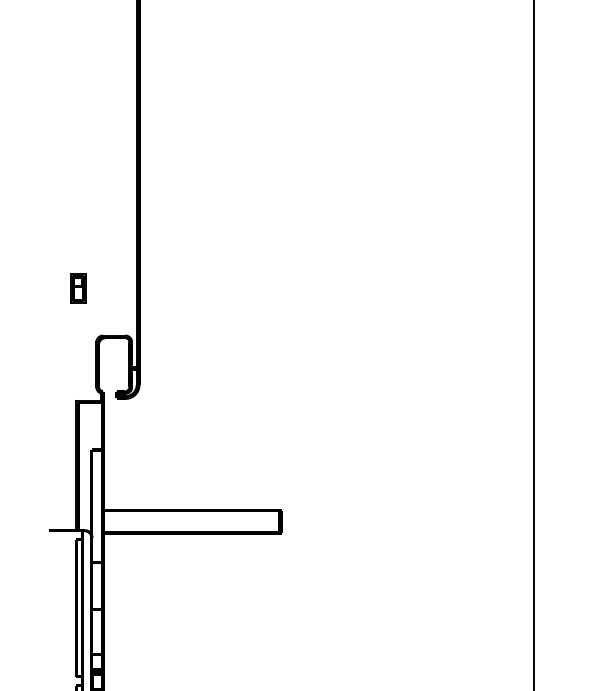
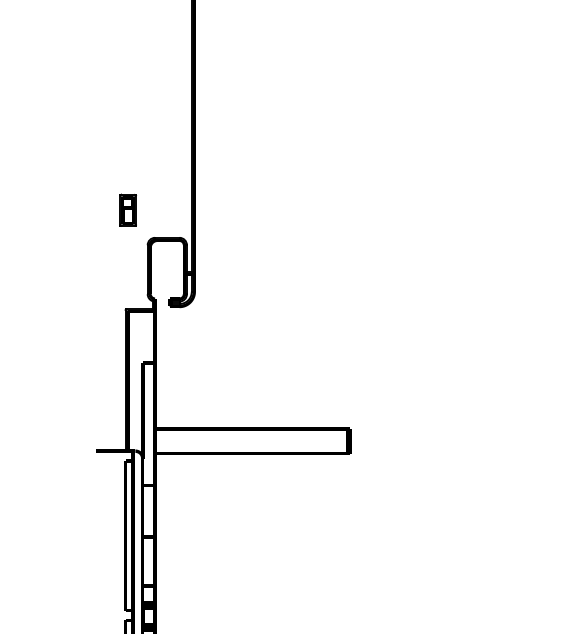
part: (78, 288) -> (128, 210), moved

